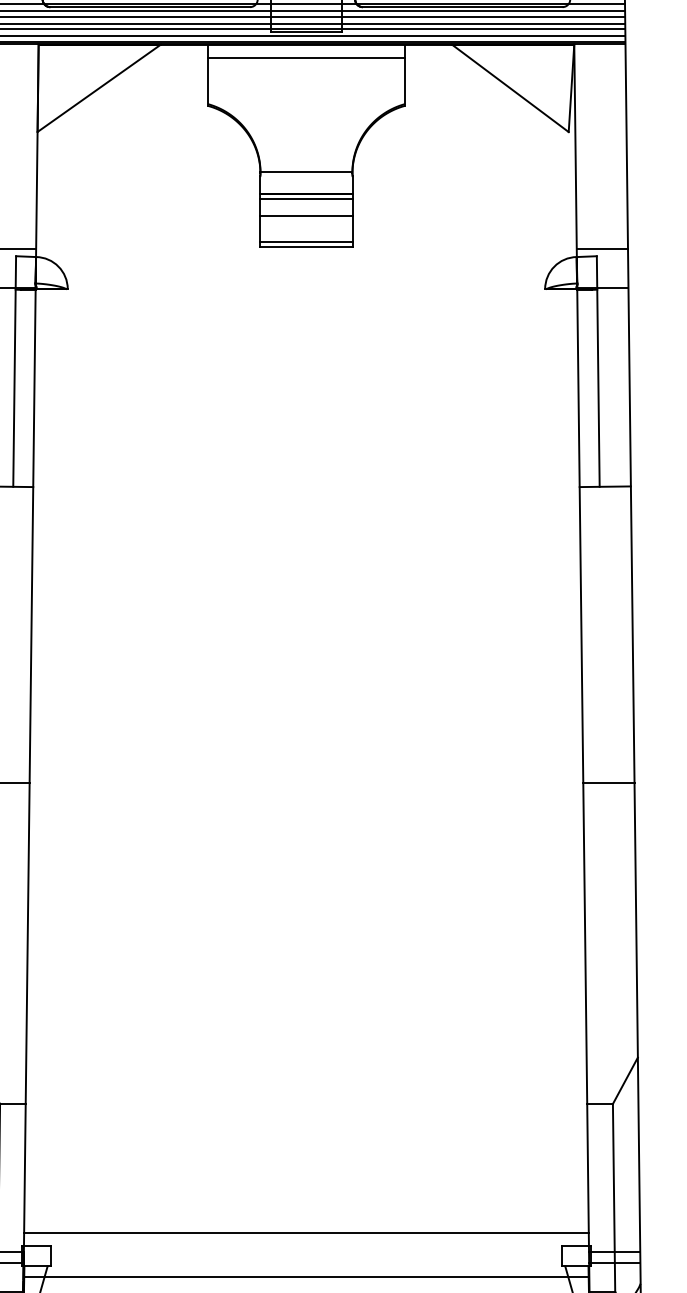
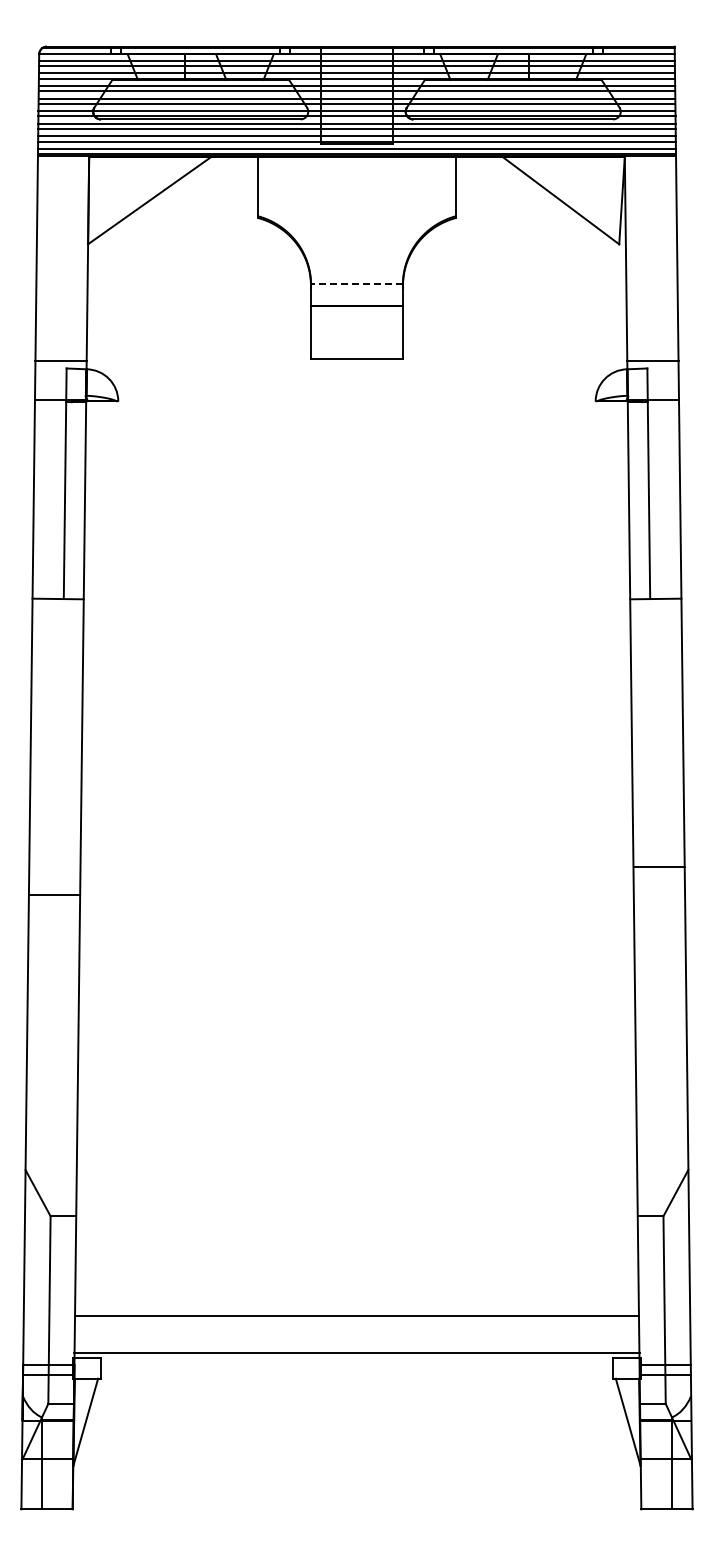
line: (305, 58) -> (356, 170), removed
line: (305, 172) -> (356, 284), solid -> dashed
line: (305, 199) -> (356, 311), removed
line: (305, 216) -> (356, 328), removed
line: (305, 241) -> (356, 353), removed
line: (608, 782) -> (659, 866), moved
line: (305, 1233) -> (356, 1316), moved
line: (305, 1276) -> (356, 1352), moved

